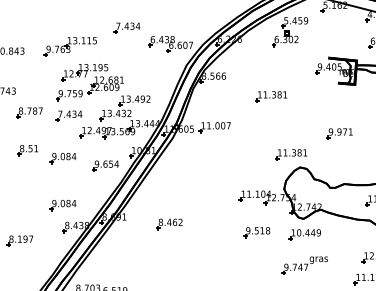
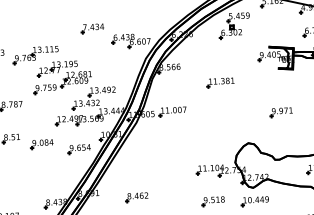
part: (69, 46) -> (34, 55), moved
part: (68, 115) -> (45, 106), removed
part: (291, 154) -> (240, 132), removed
part: (62, 205) -> (43, 185), removed

